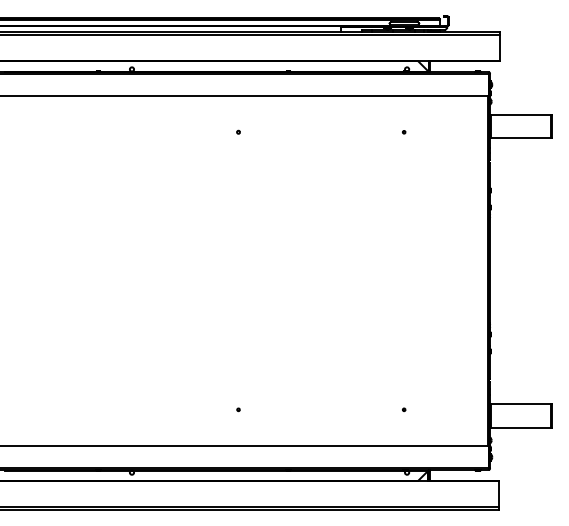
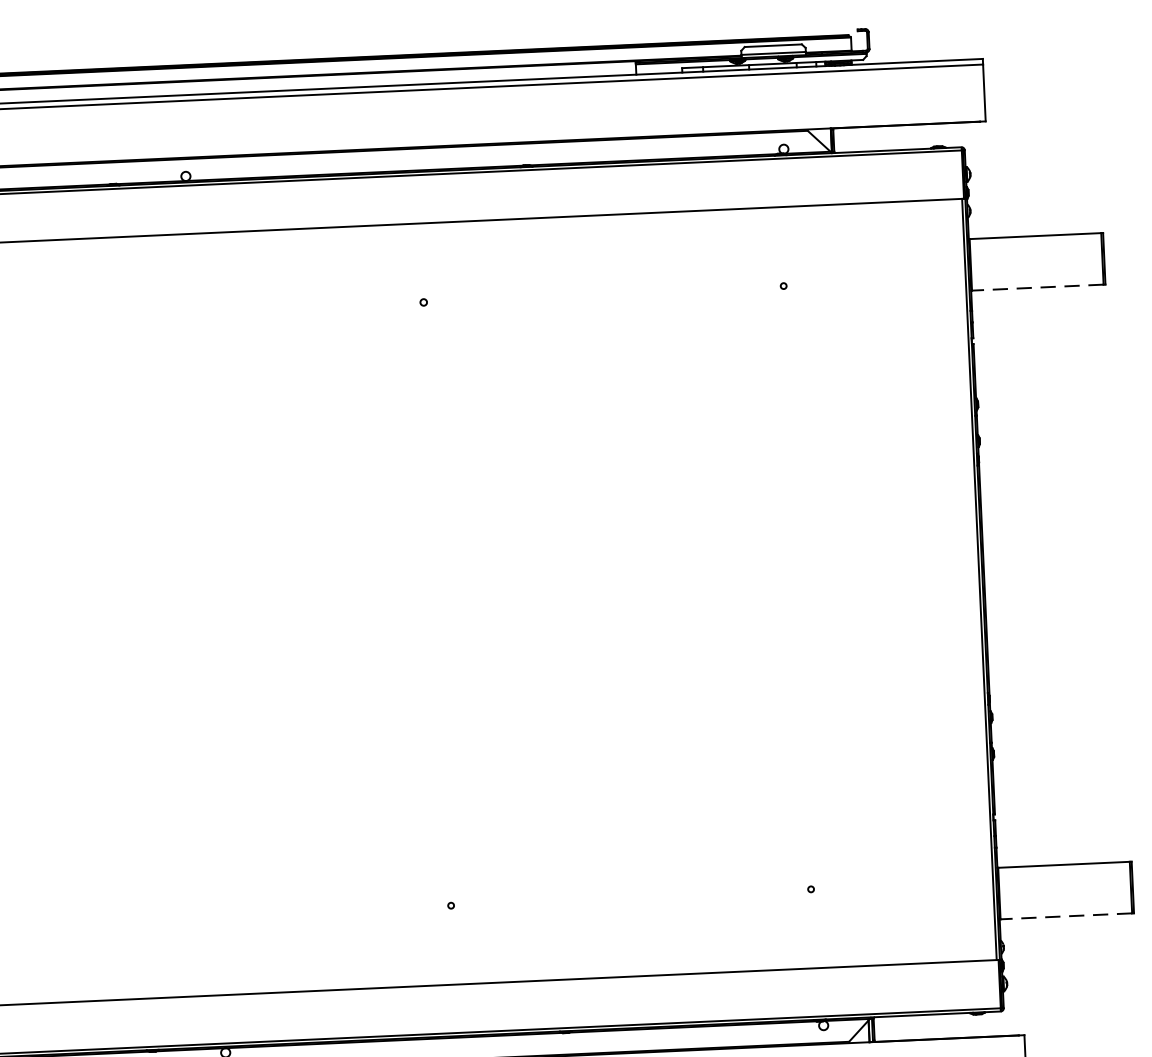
line: (520, 138) -> (1037, 288), solid -> dashed
line: (520, 427) -> (1065, 916), solid -> dashed

